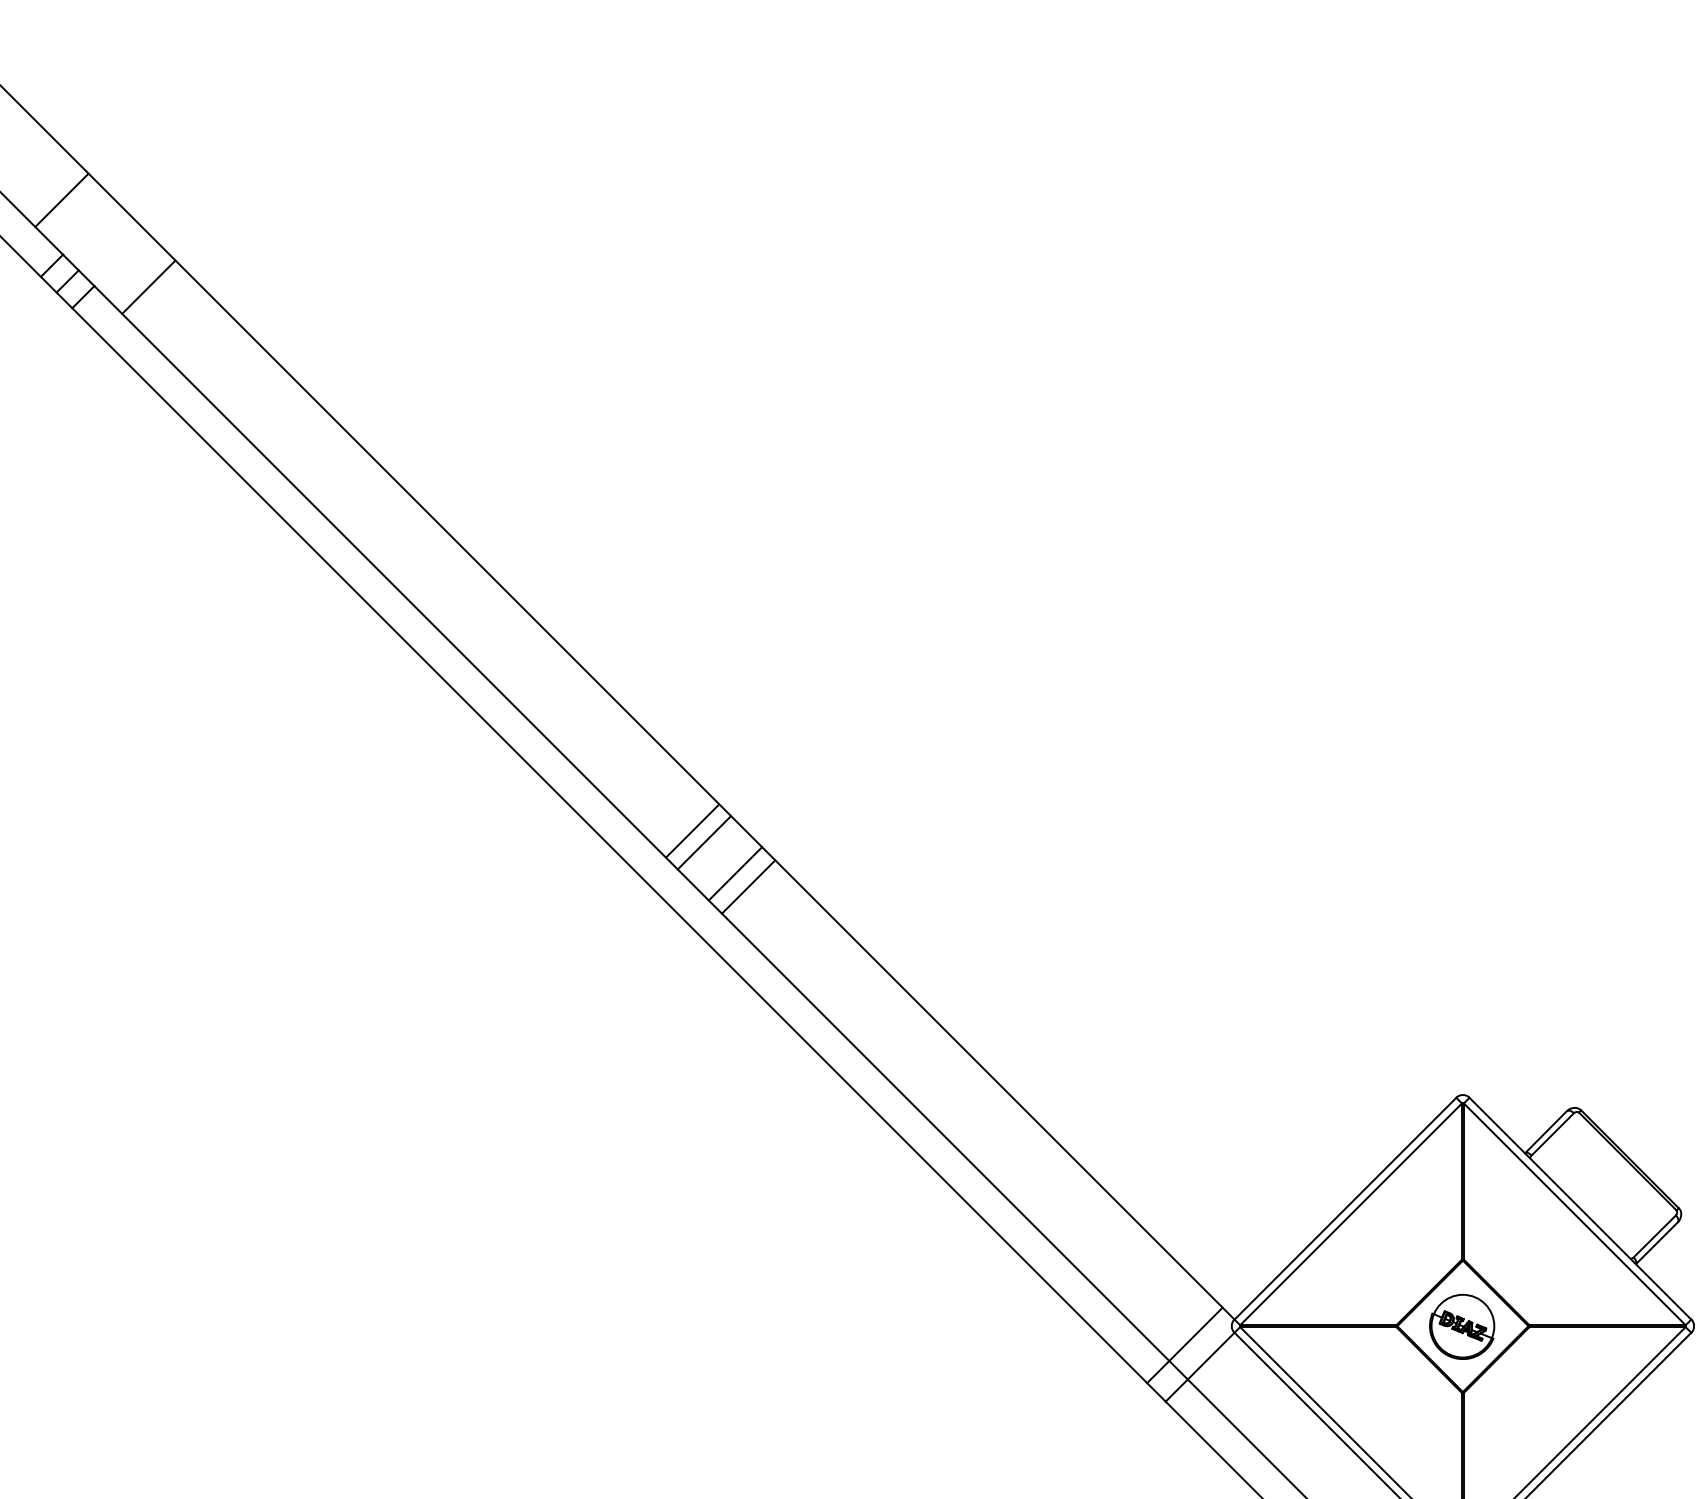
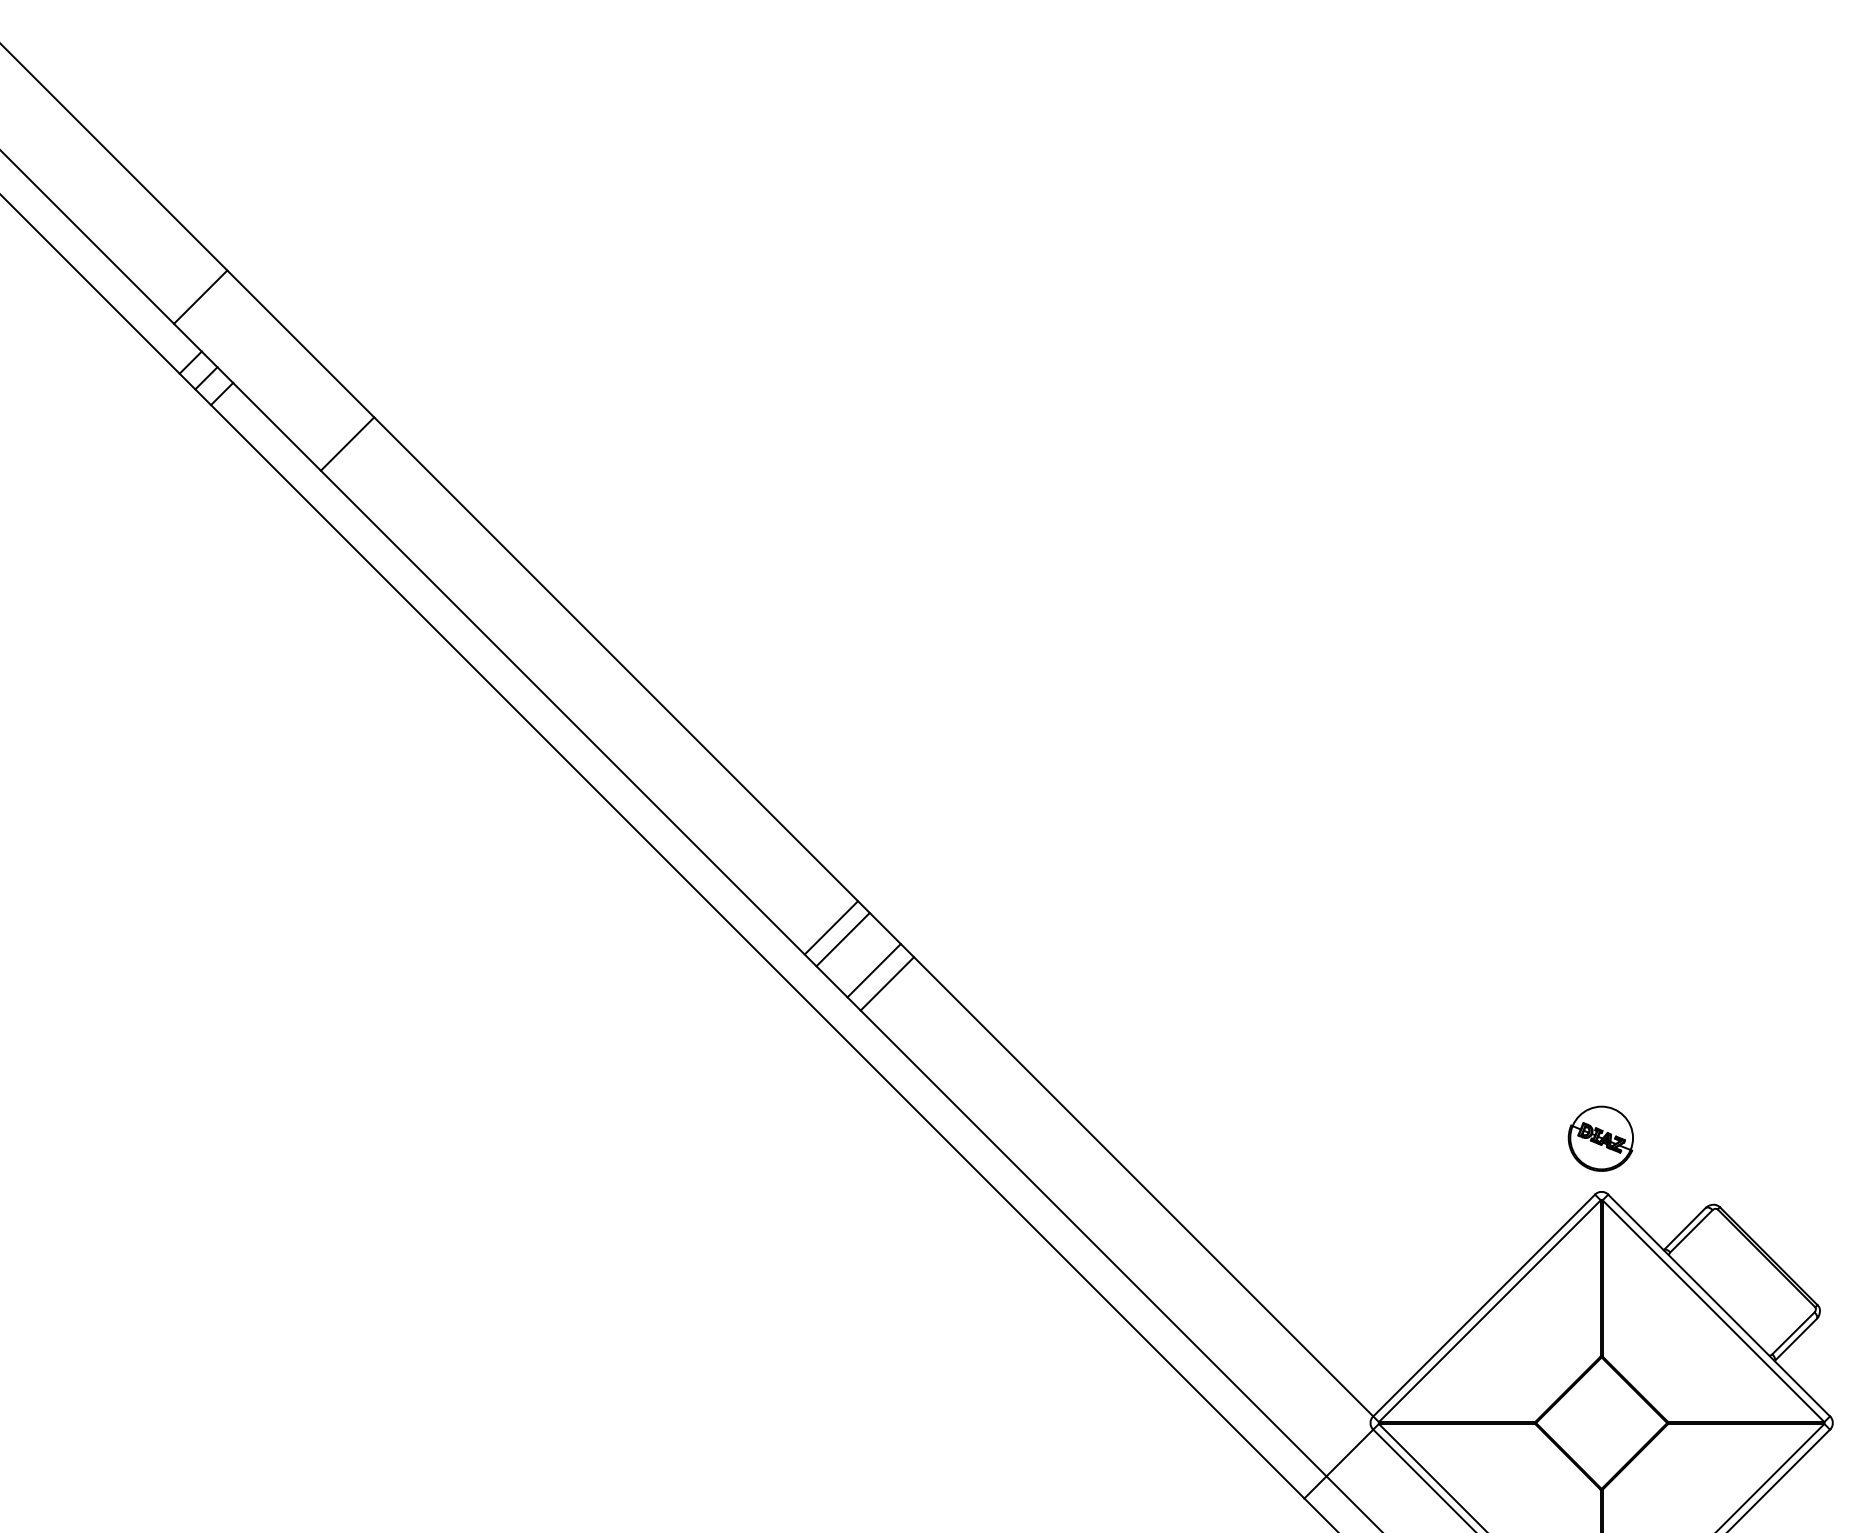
line: (148, 286) -> (347, 443), moved
part: (1461, 1326) -> (1600, 1138), moved
line: (1184, 1345) -> (1323, 1442), removed

